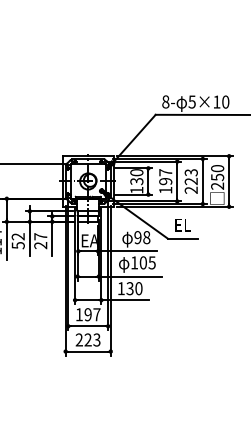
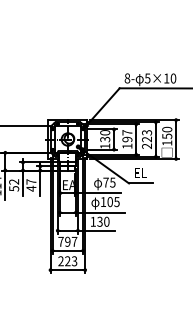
text: (217, 185) -> (167, 142), 250 -> 150
text: (142, 237) -> (109, 182), 98 -> 75
text: (40, 245) -> (31, 188), 27 -> 47
text: (78, 314) -> (60, 241), 197 -> 797

